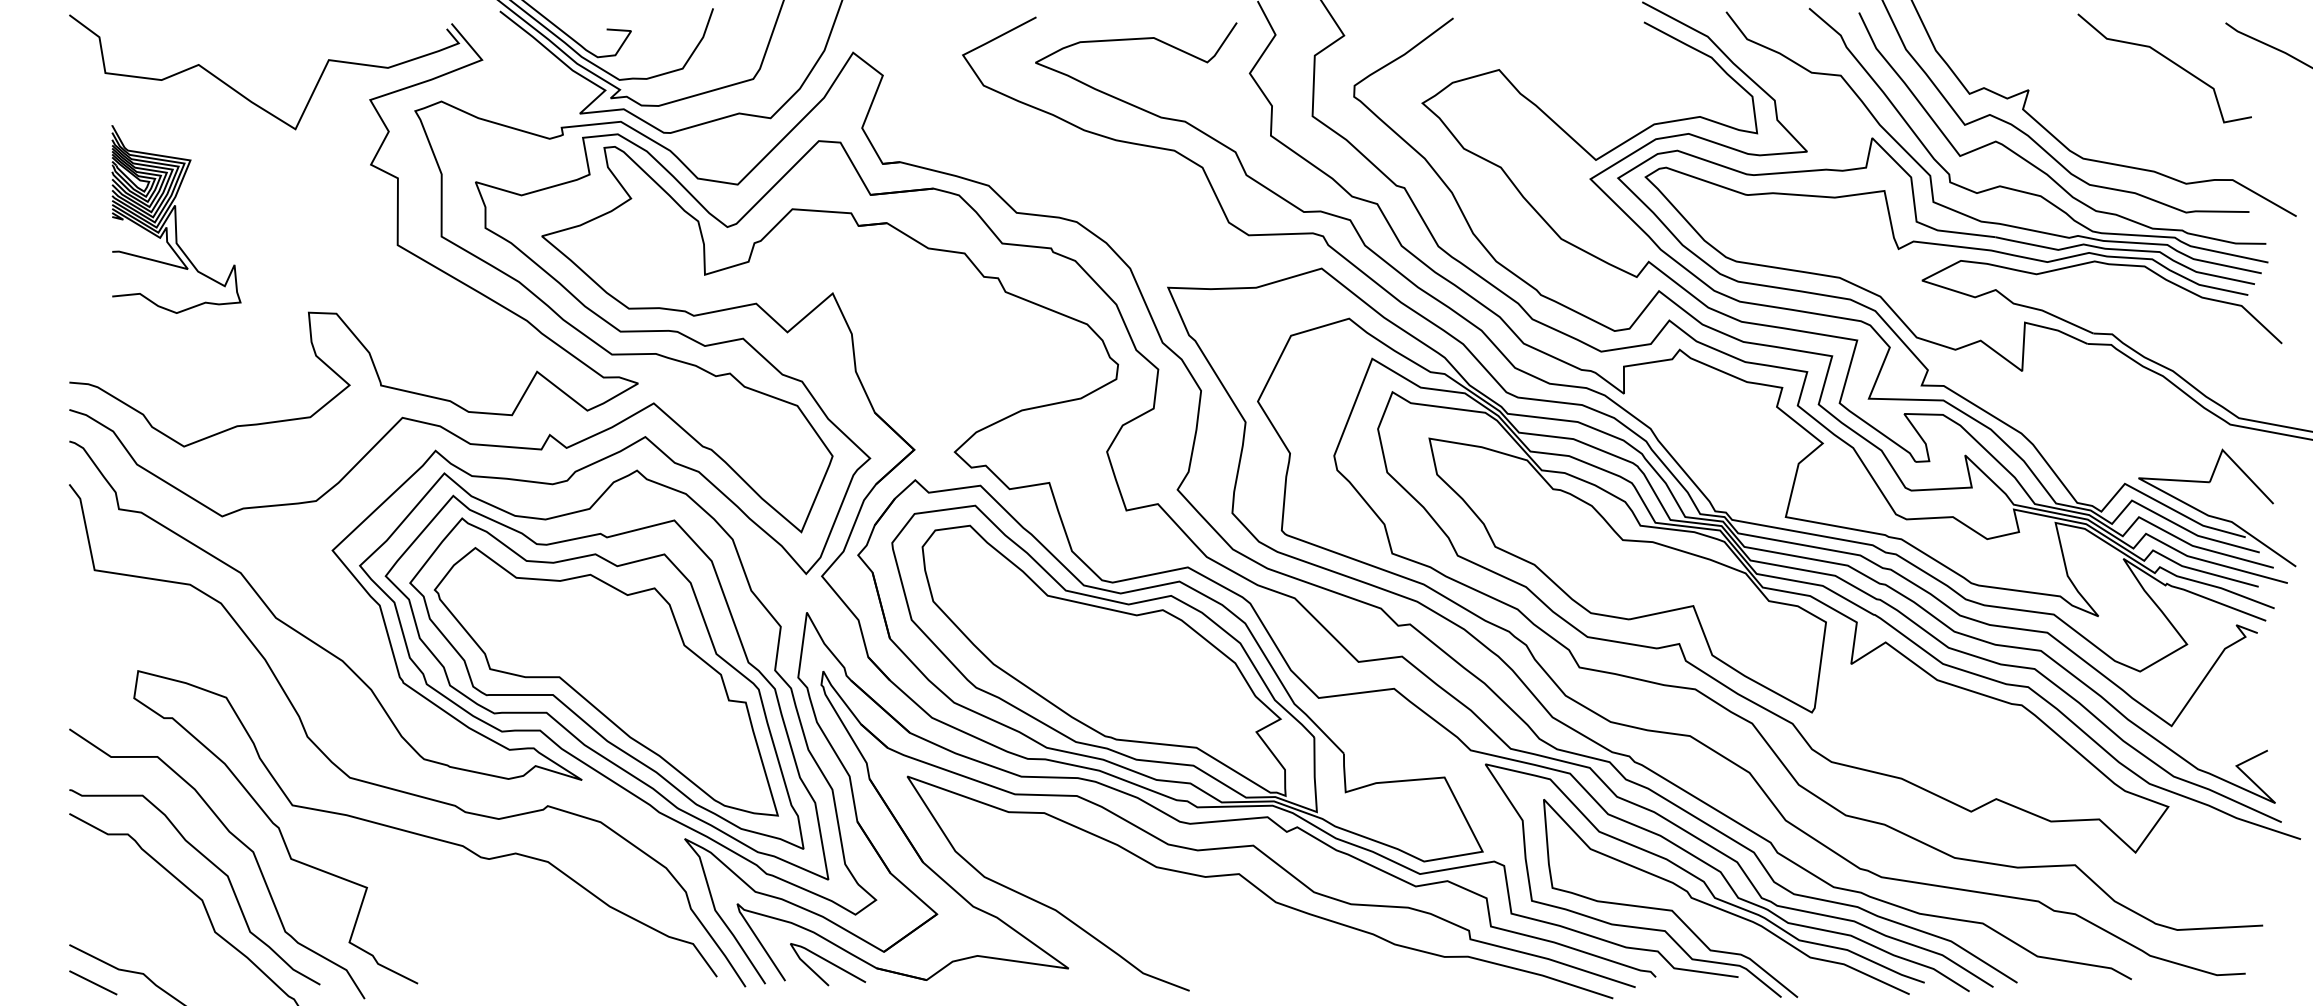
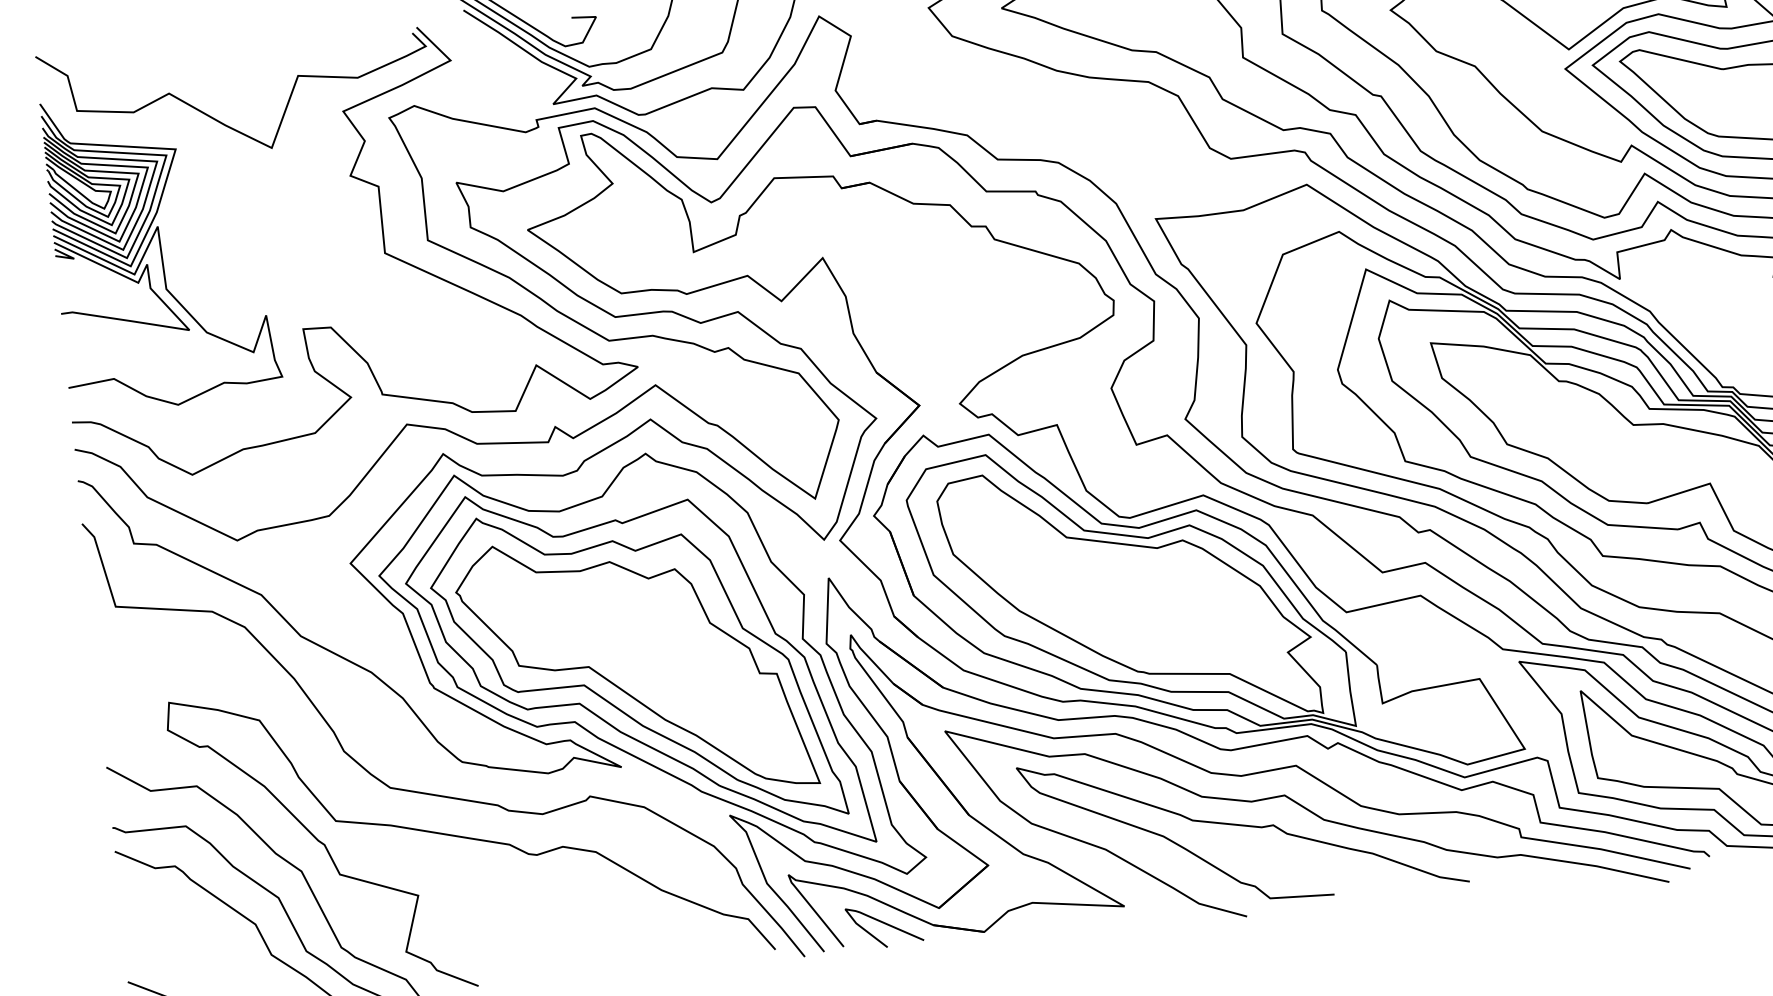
part: (176, 219) -> (162, 249), size x1.67
curve: (1194, 898) -> (1242, 824), added

